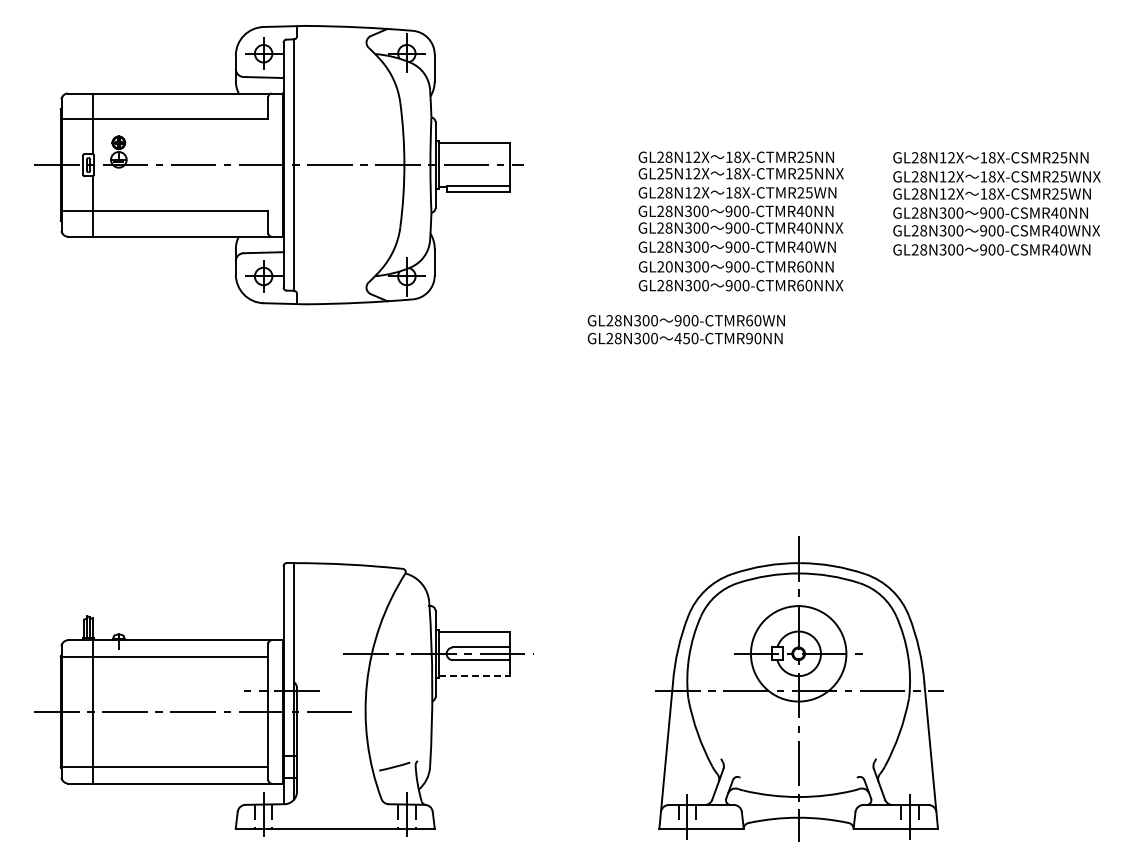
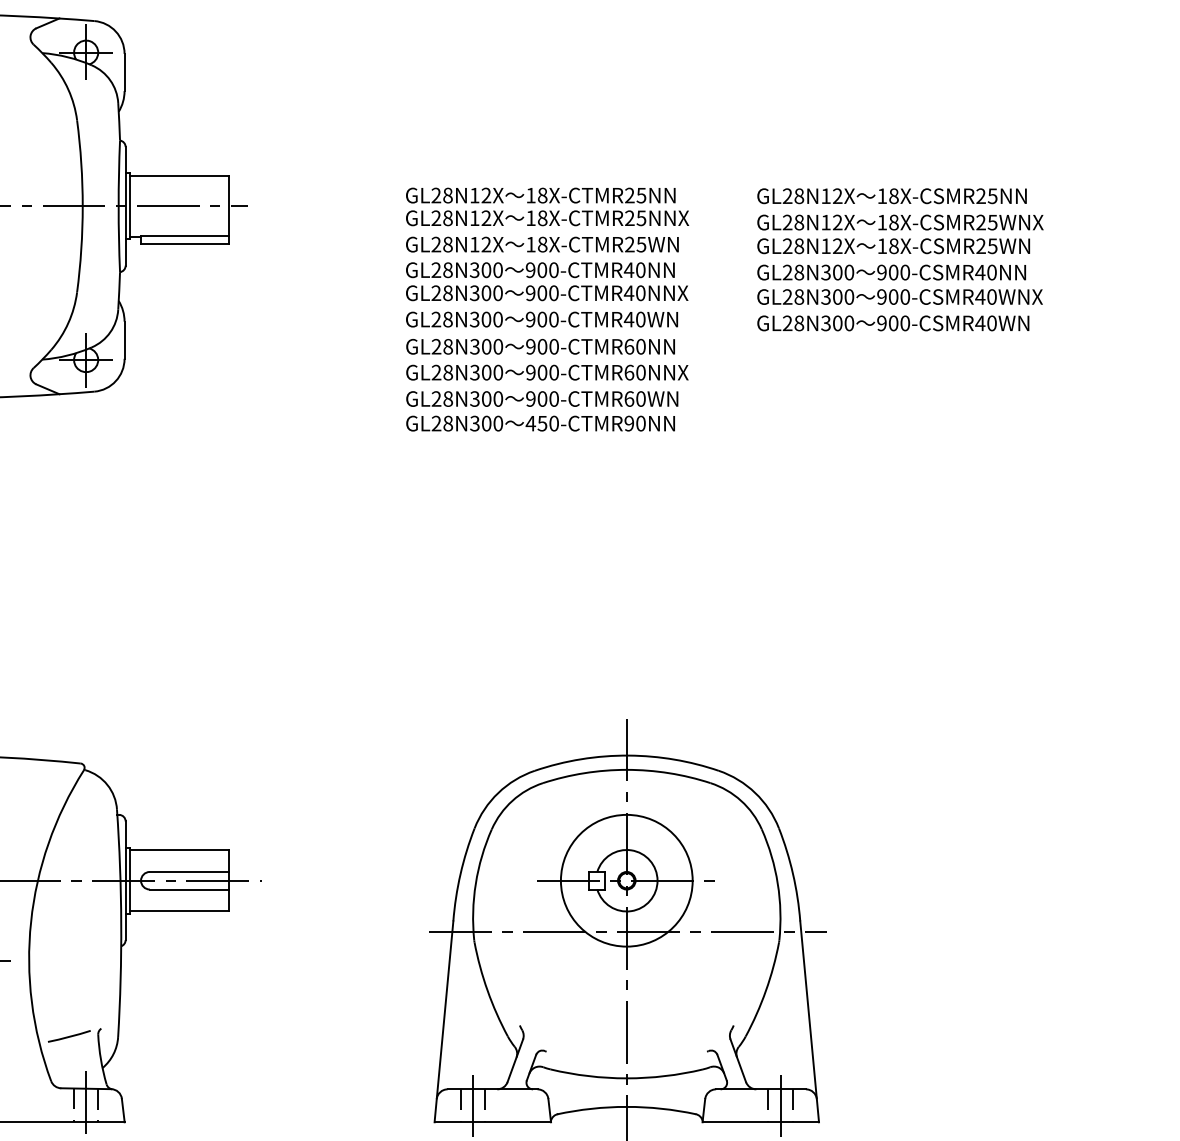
text: (668, 173) -> (447, 217), GL25N12X -> GL28N12X
text: (668, 267) -> (447, 347), GL20N300 -> GL28N300
text: (685, 329) -> (540, 411), moved
line: (474, 676) -> (179, 912), dashed -> solid

